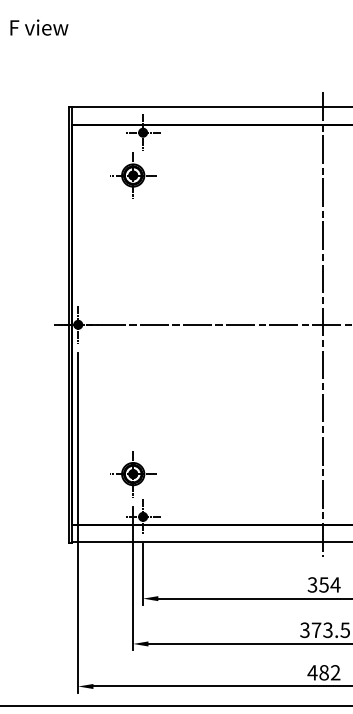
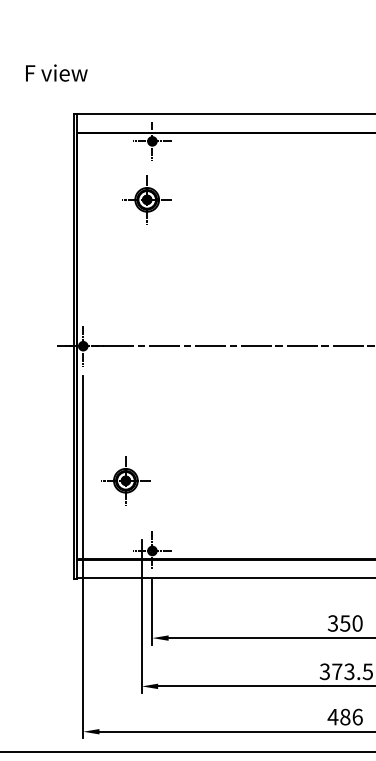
text: (39, 27) -> (56, 72), moved
part: (133, 175) -> (147, 199), moved
line: (322, 324) -> (343, 345), removed
part: (133, 474) -> (126, 481), moved
text: (335, 584) -> (357, 623), 354 -> 350
text: (335, 672) -> (357, 716), 482 -> 486

